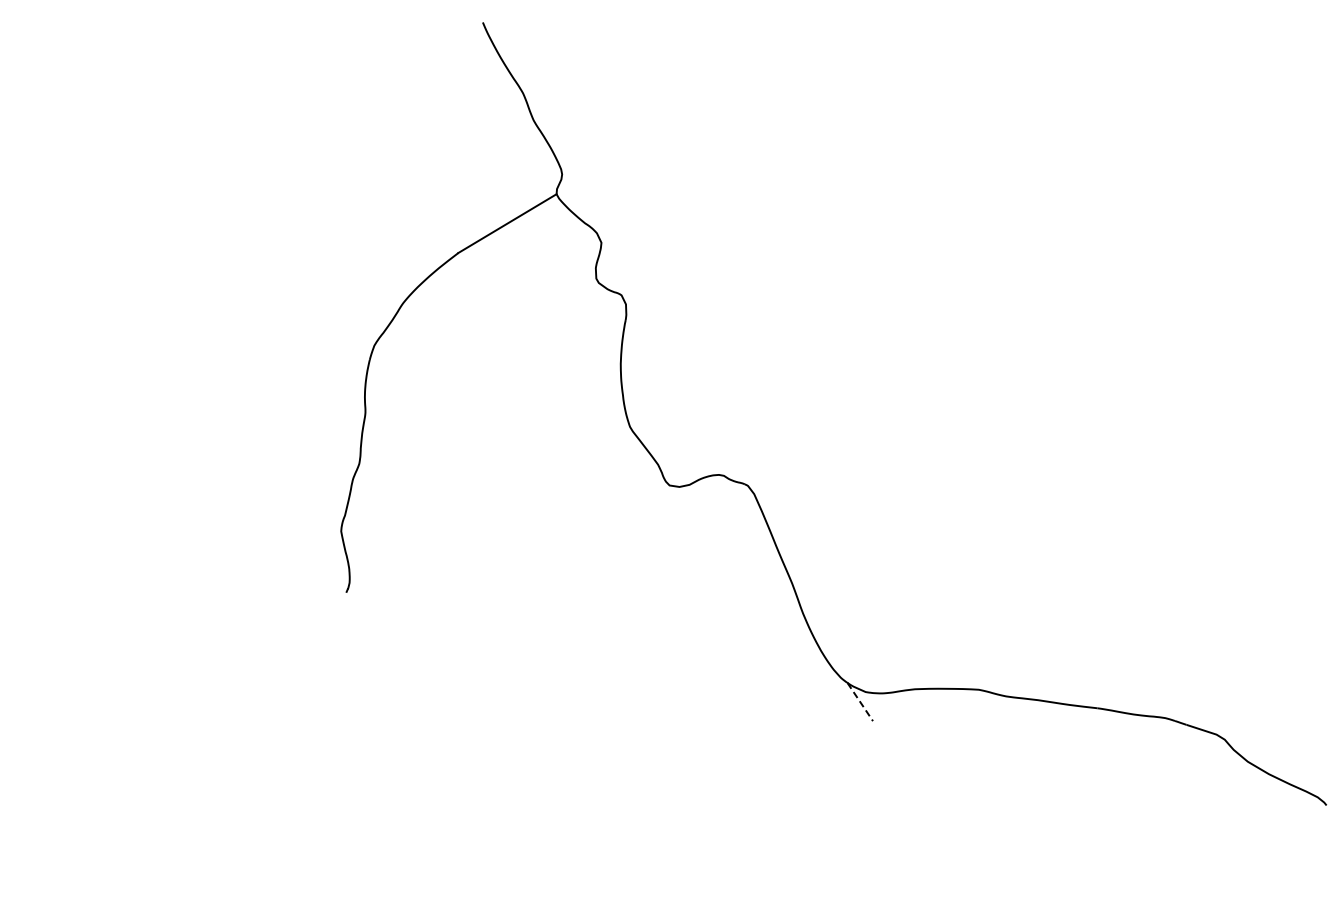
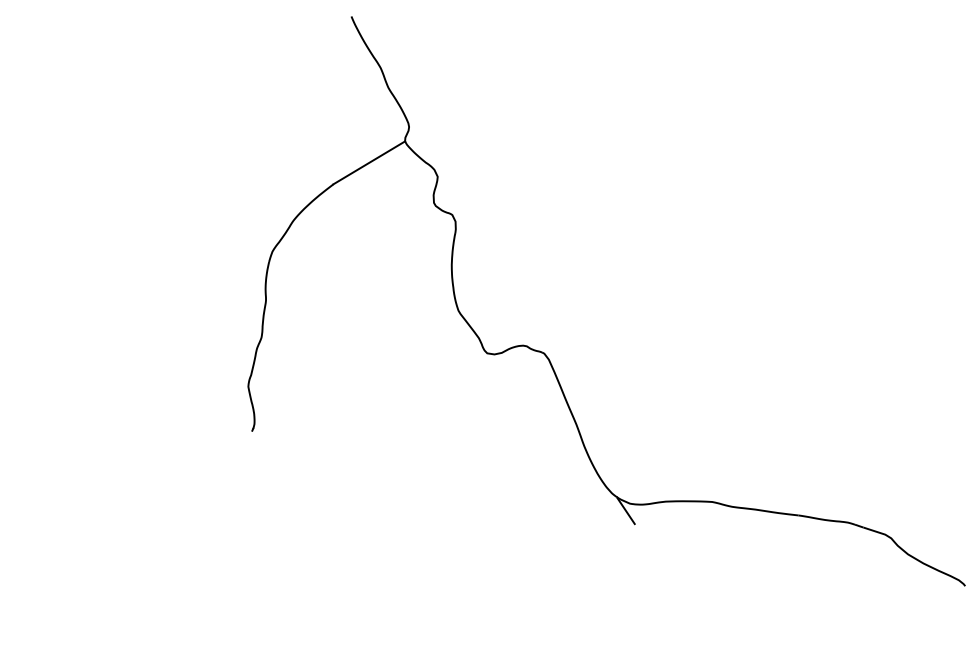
line: (860, 702) -> (626, 511), dashed -> solid

